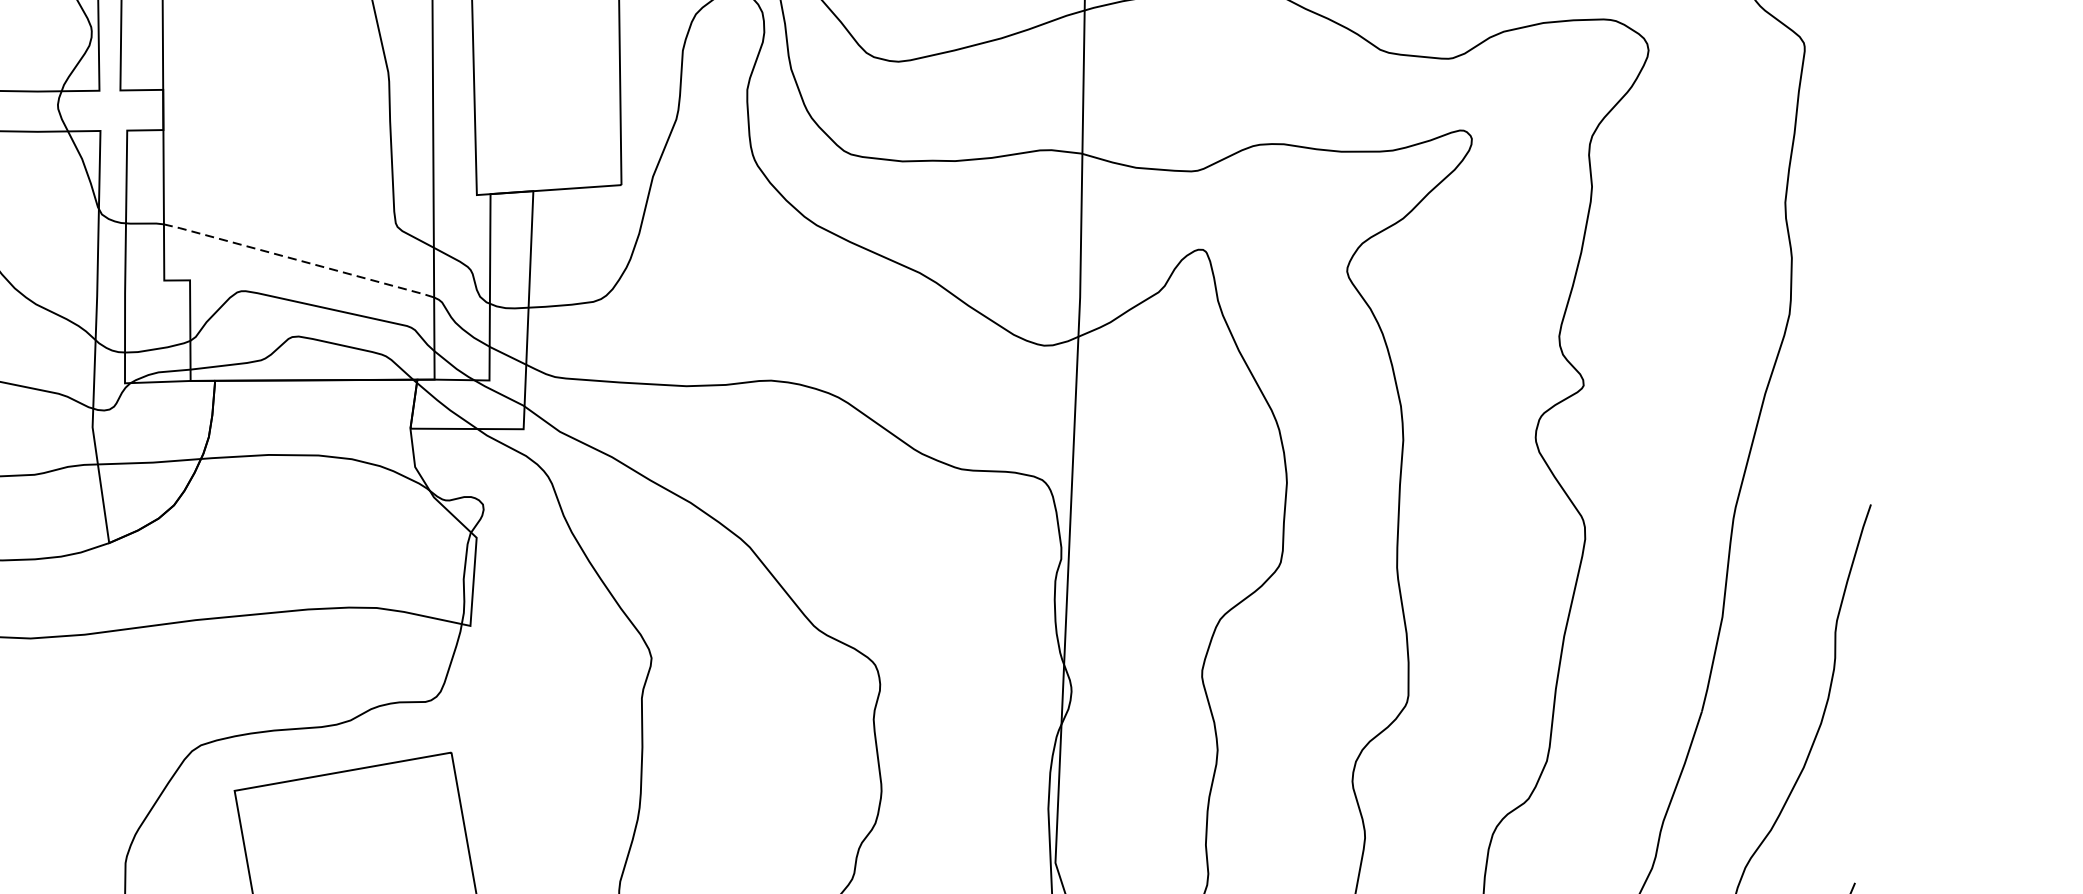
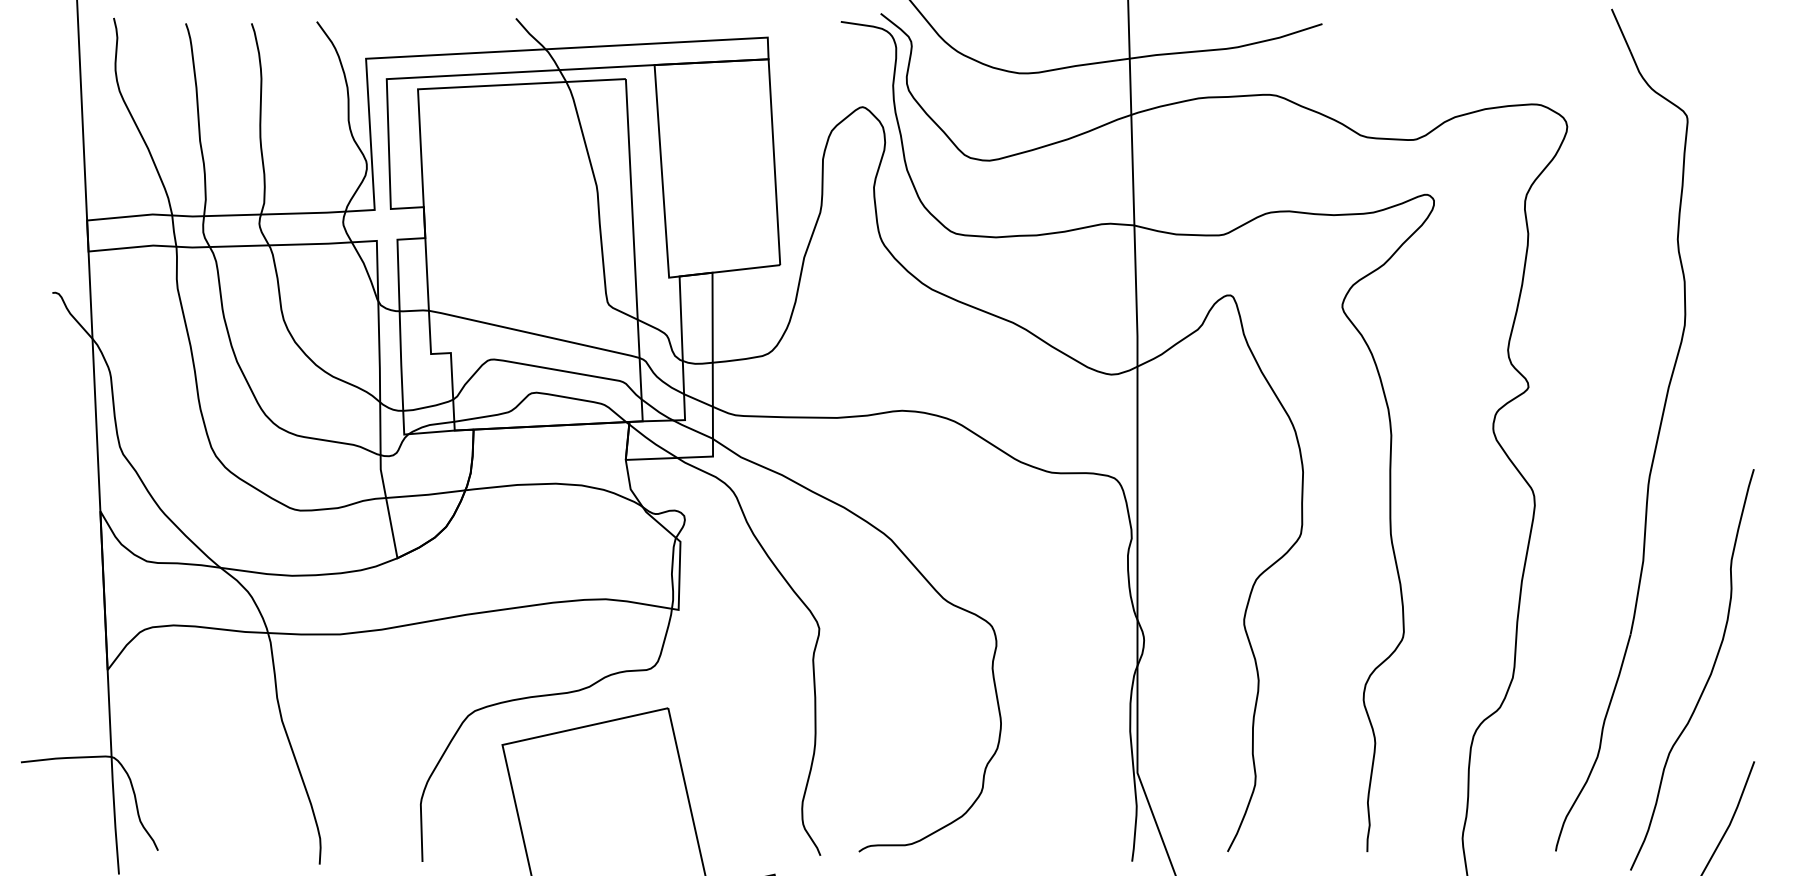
line: (298, 259) -> (533, 333), dashed -> solid

